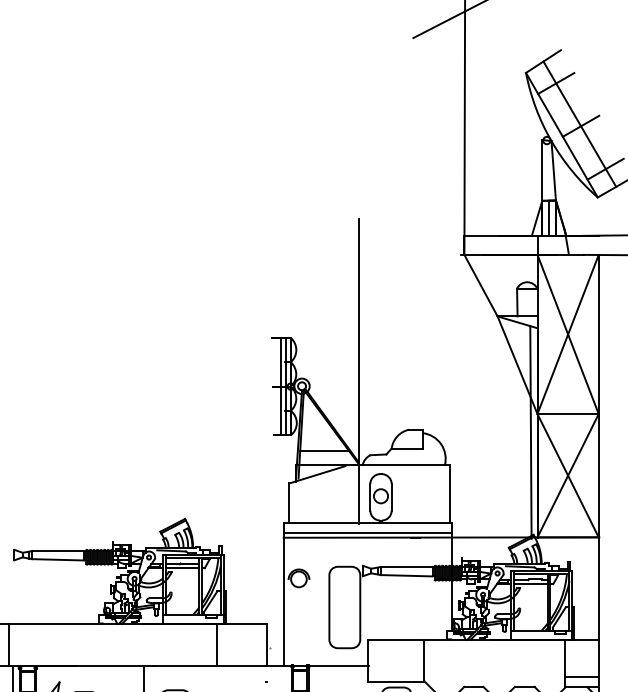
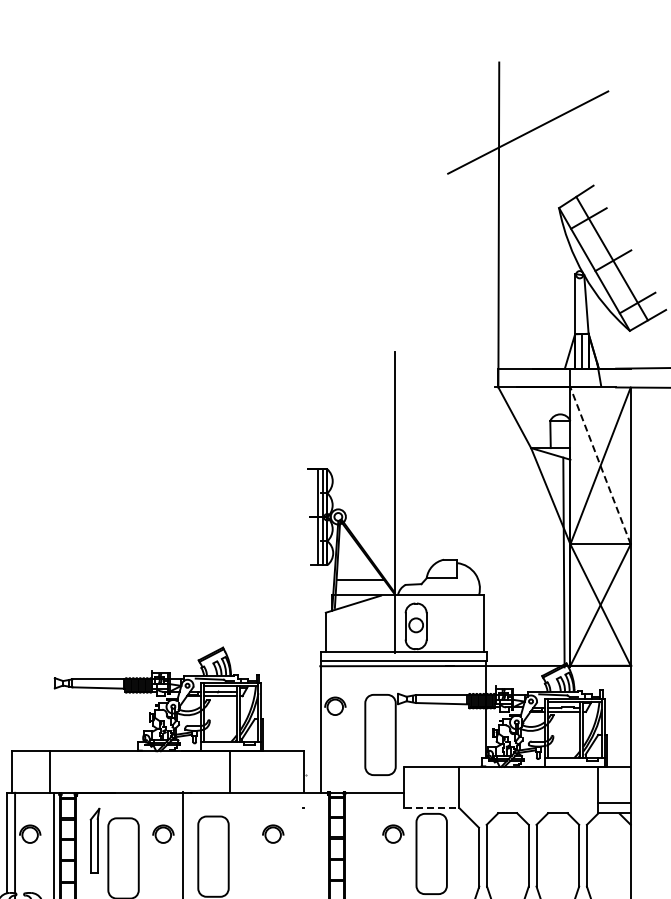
line: (568, 334) -> (600, 465), solid -> dashed
line: (216, 644) -> (230, 771), moved
line: (397, 682) -> (432, 808), solid -> dashed

